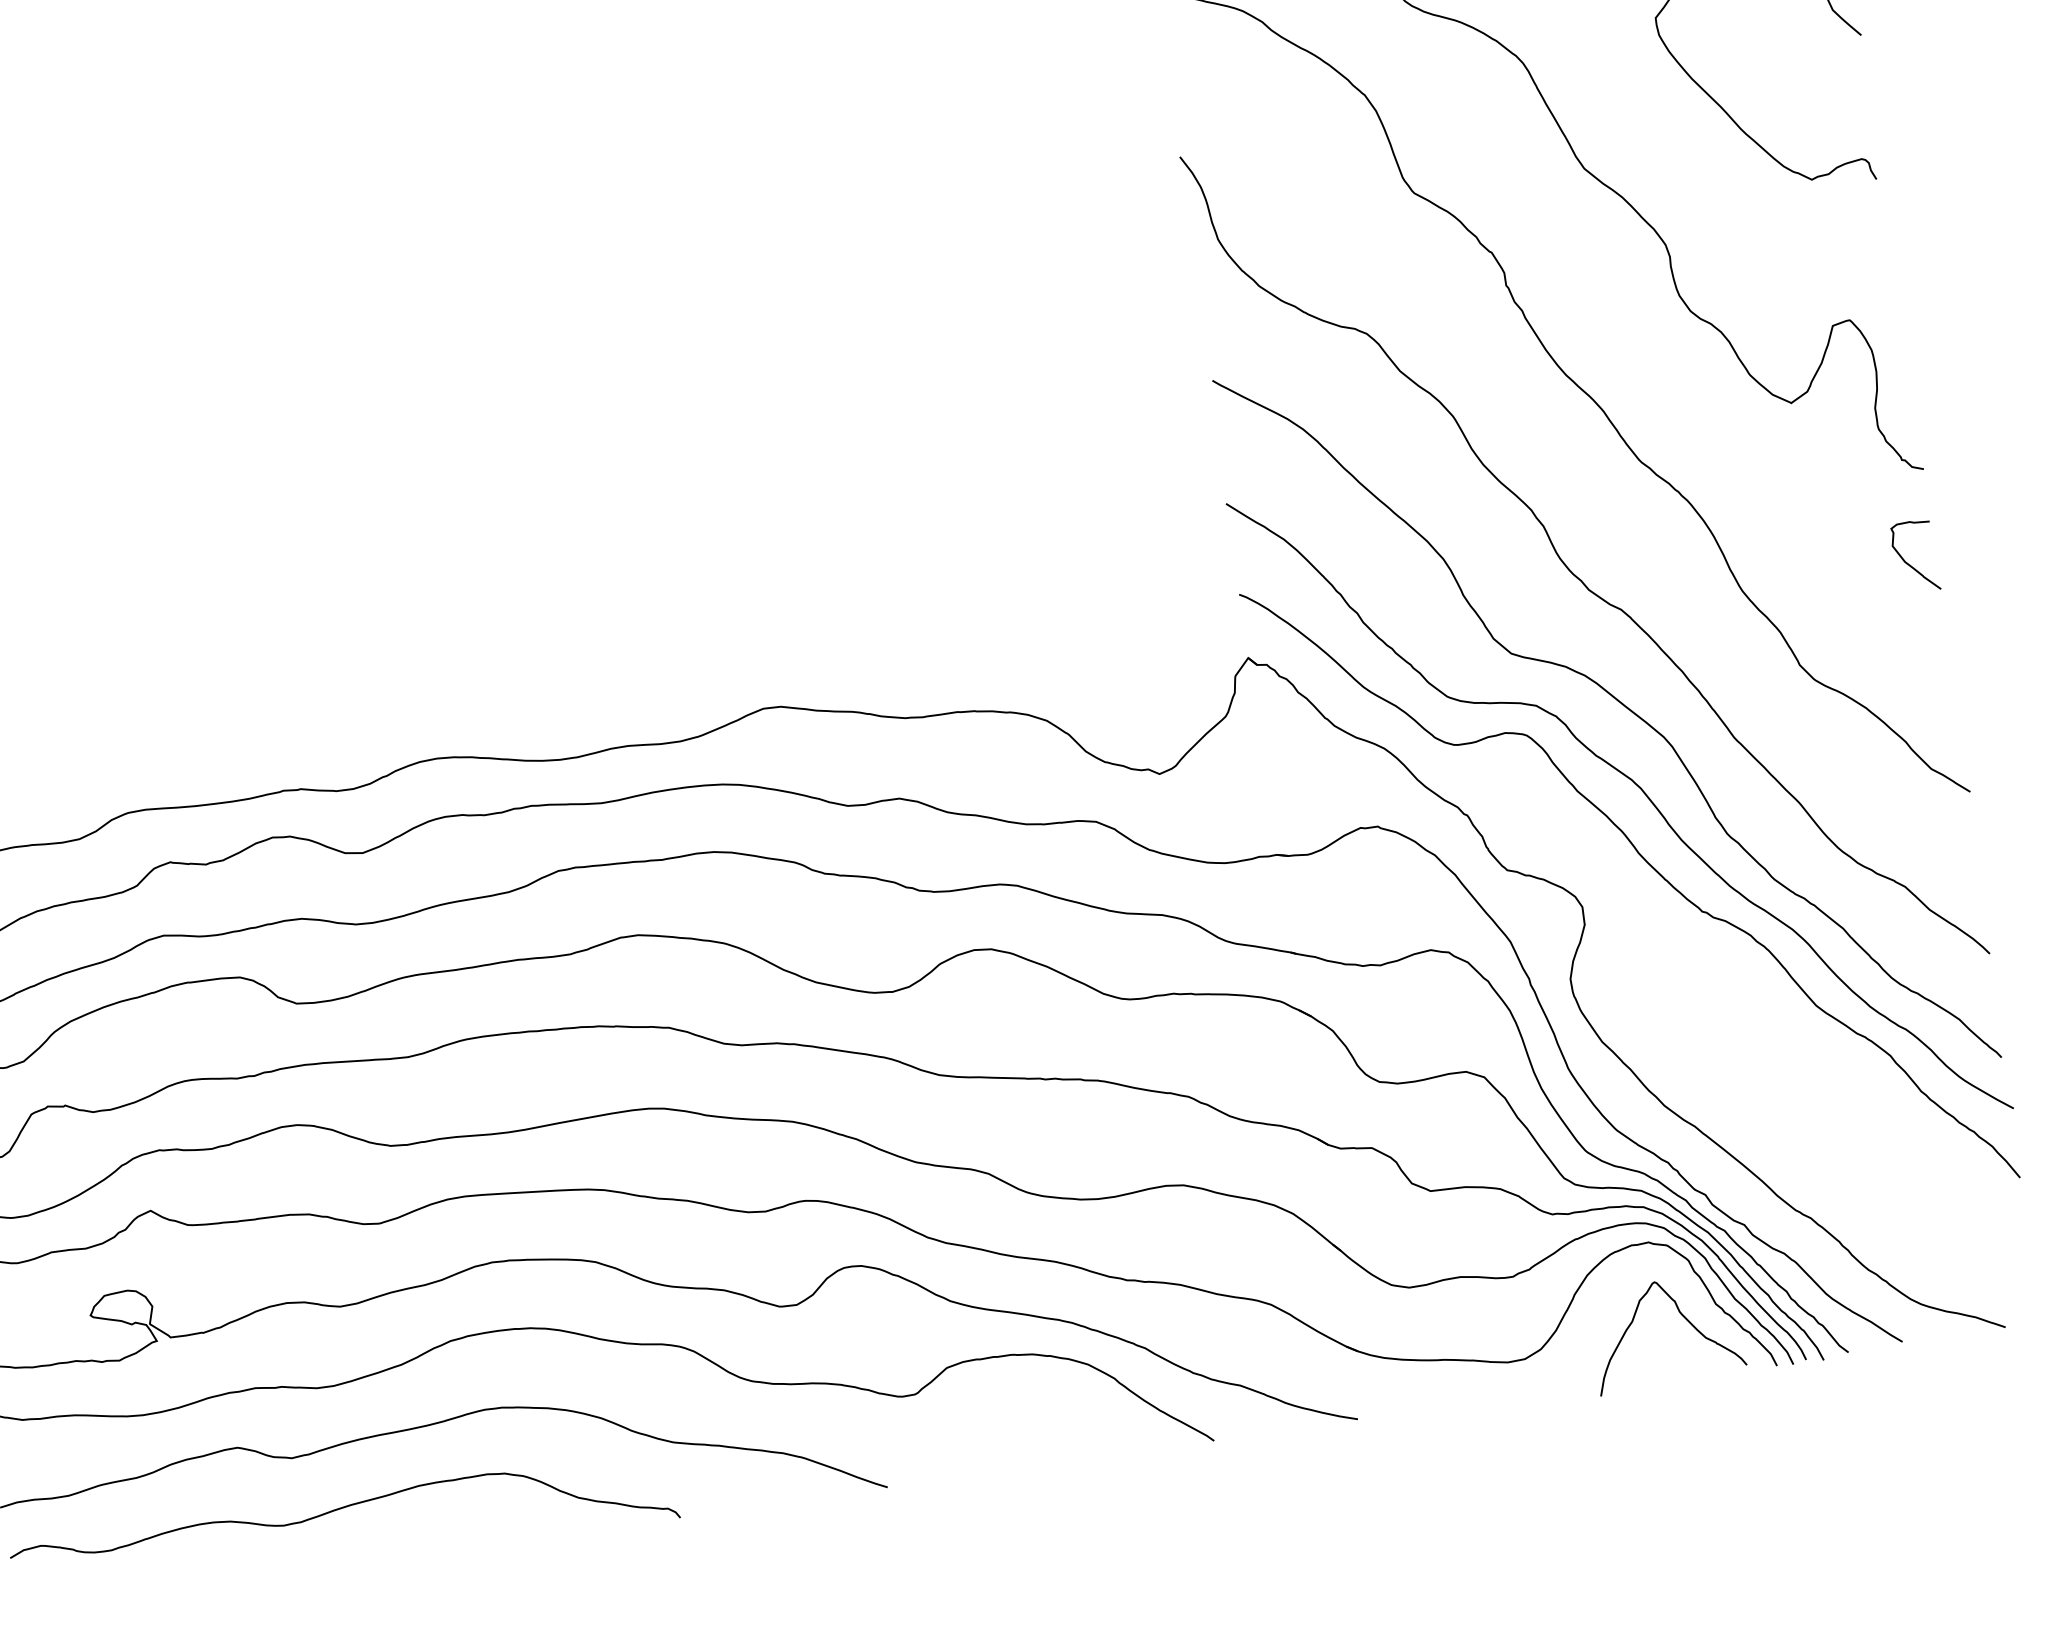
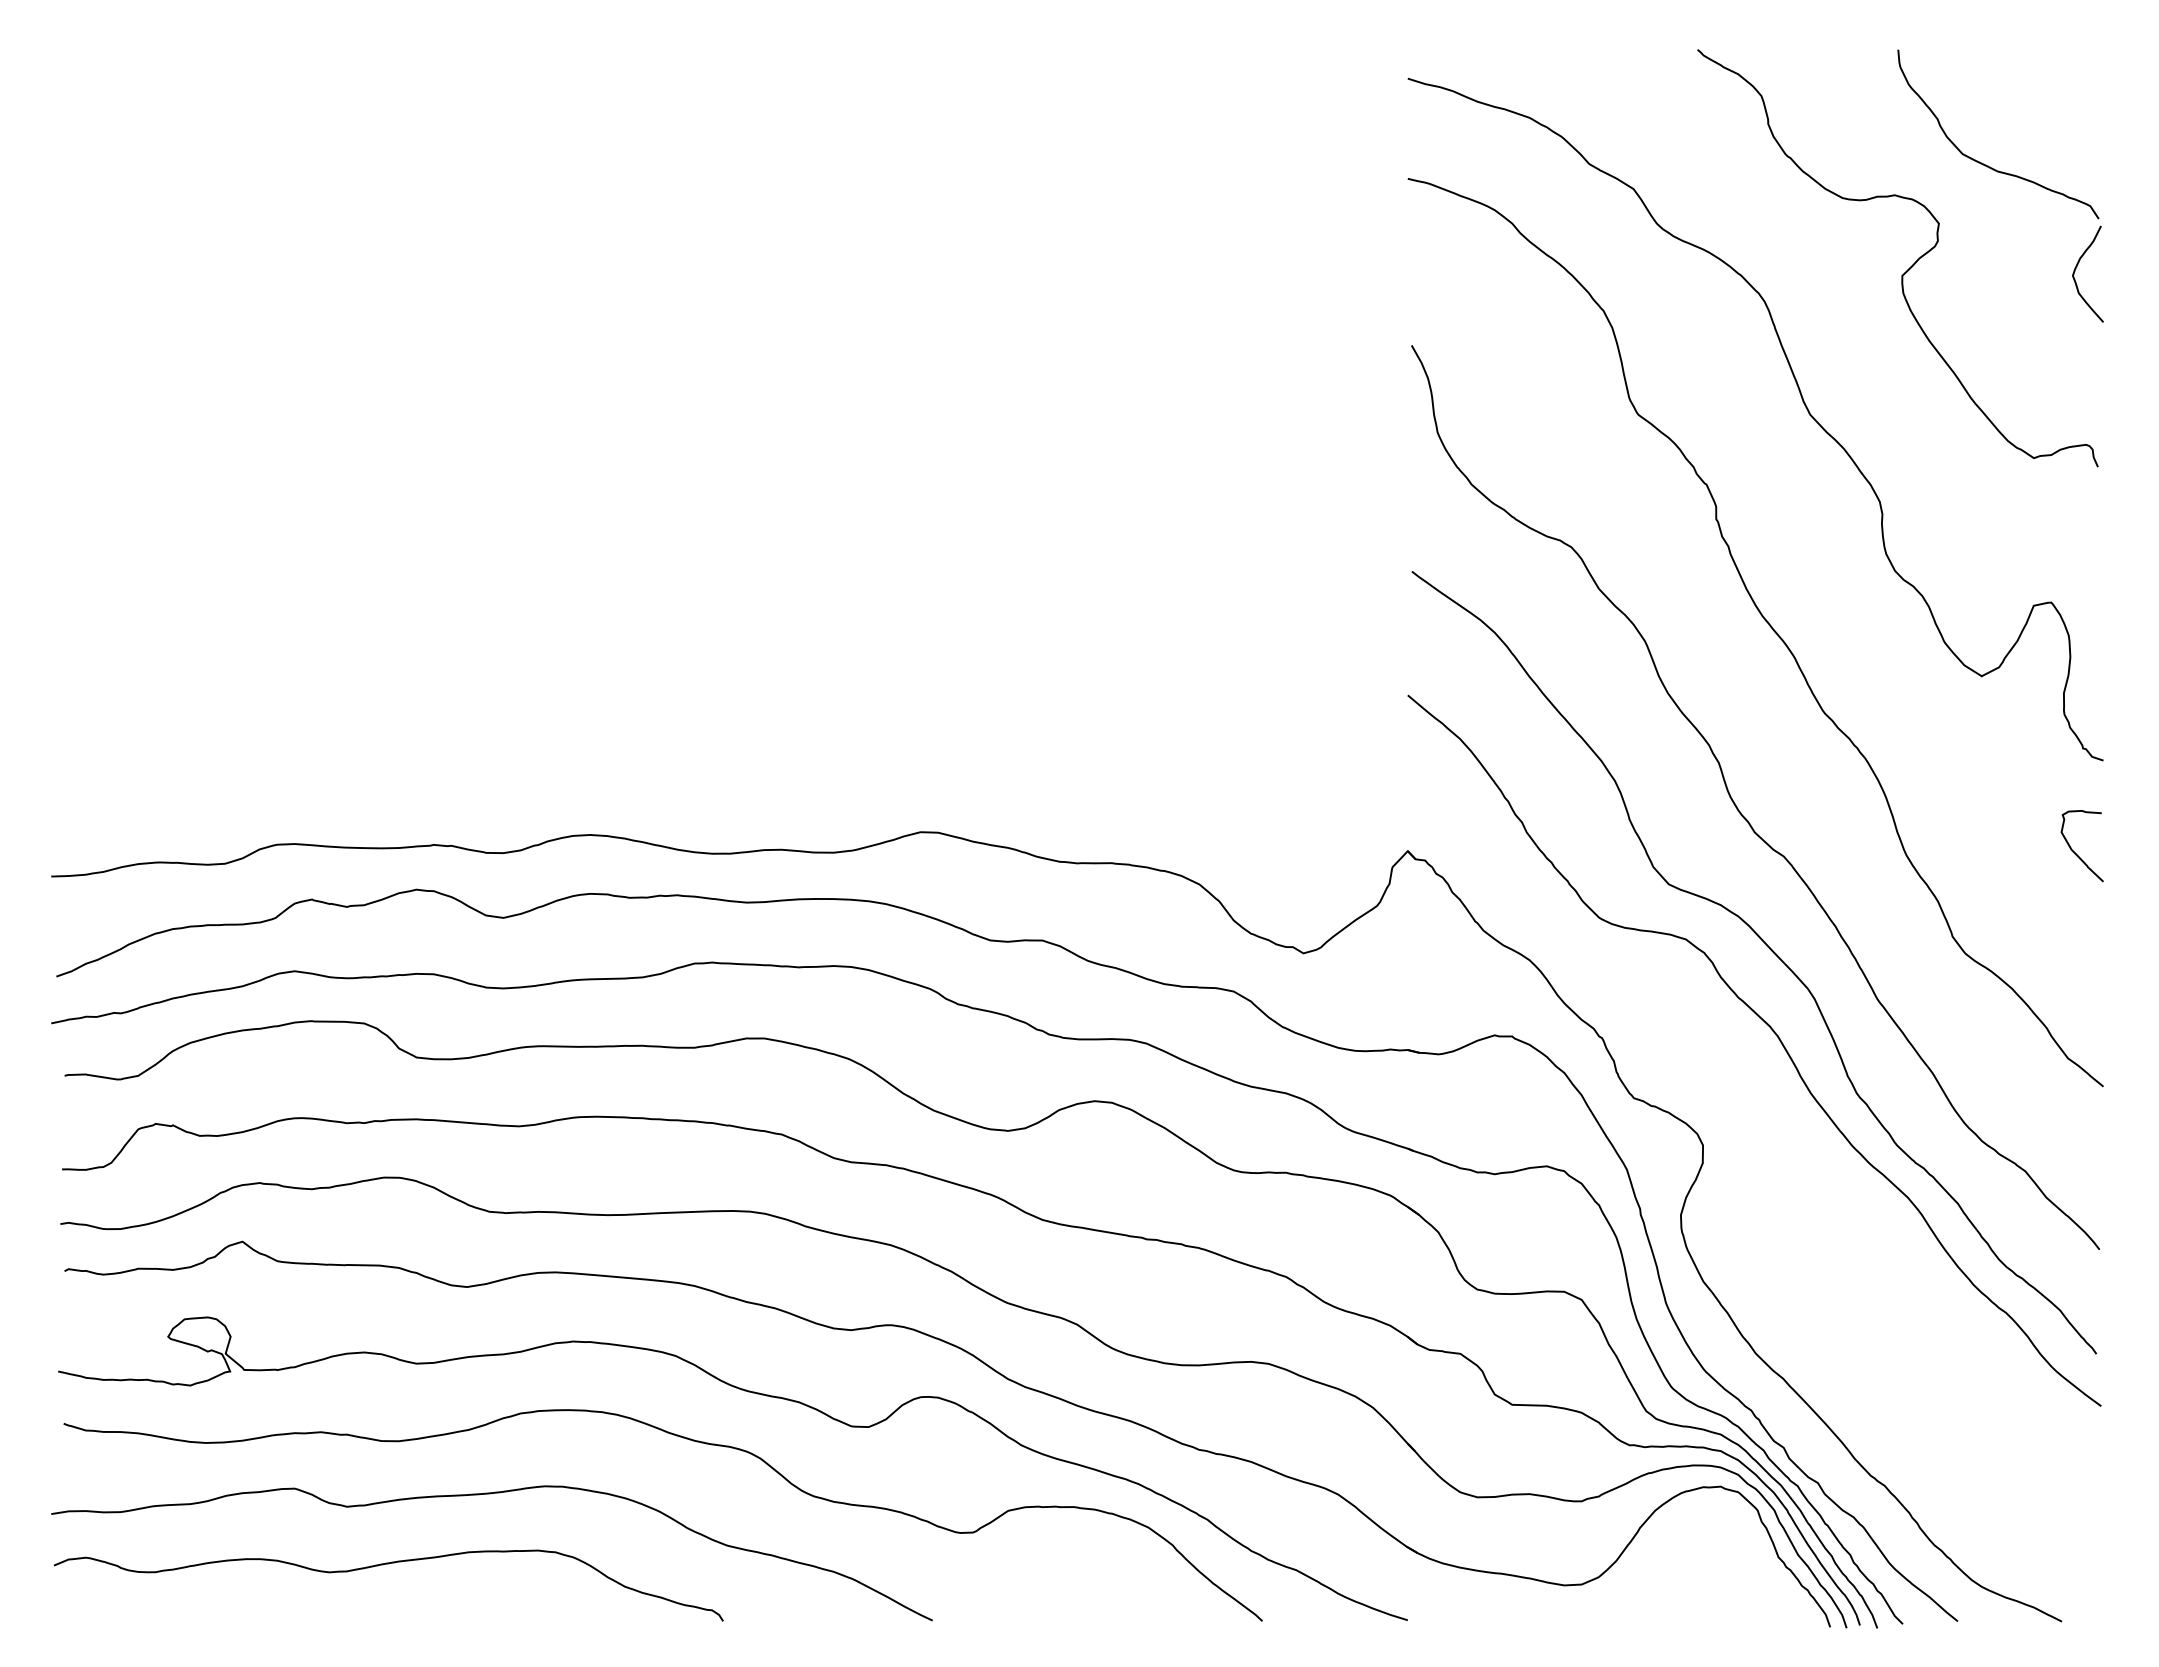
curve: (1648, 865) -> (1774, 1113), removed
curve: (1684, 1318) -> (1745, 1567), removed

